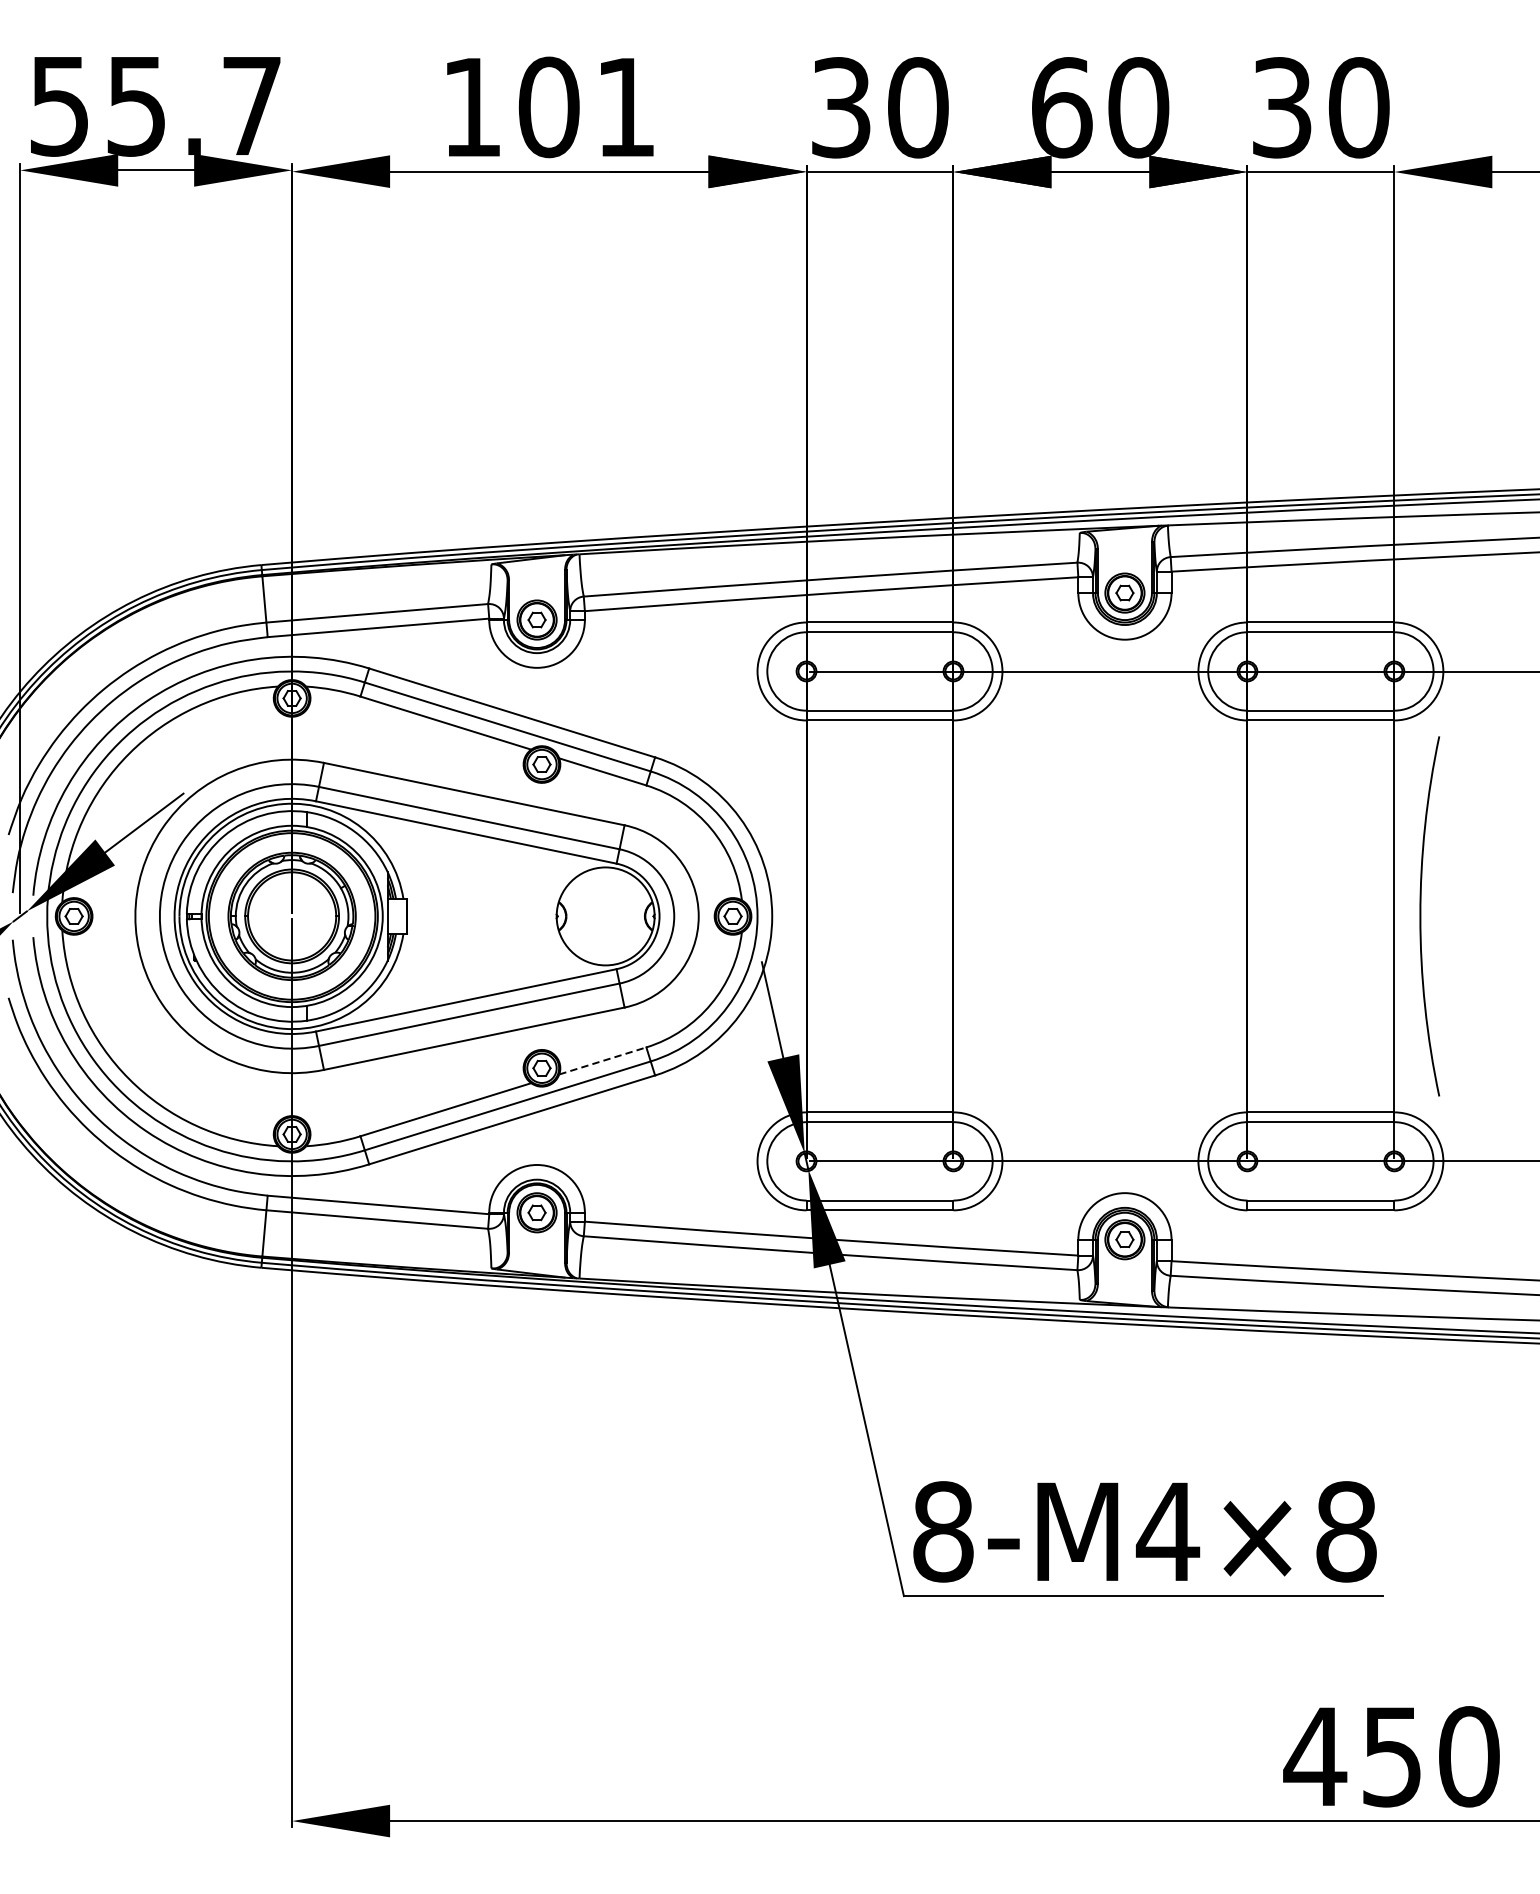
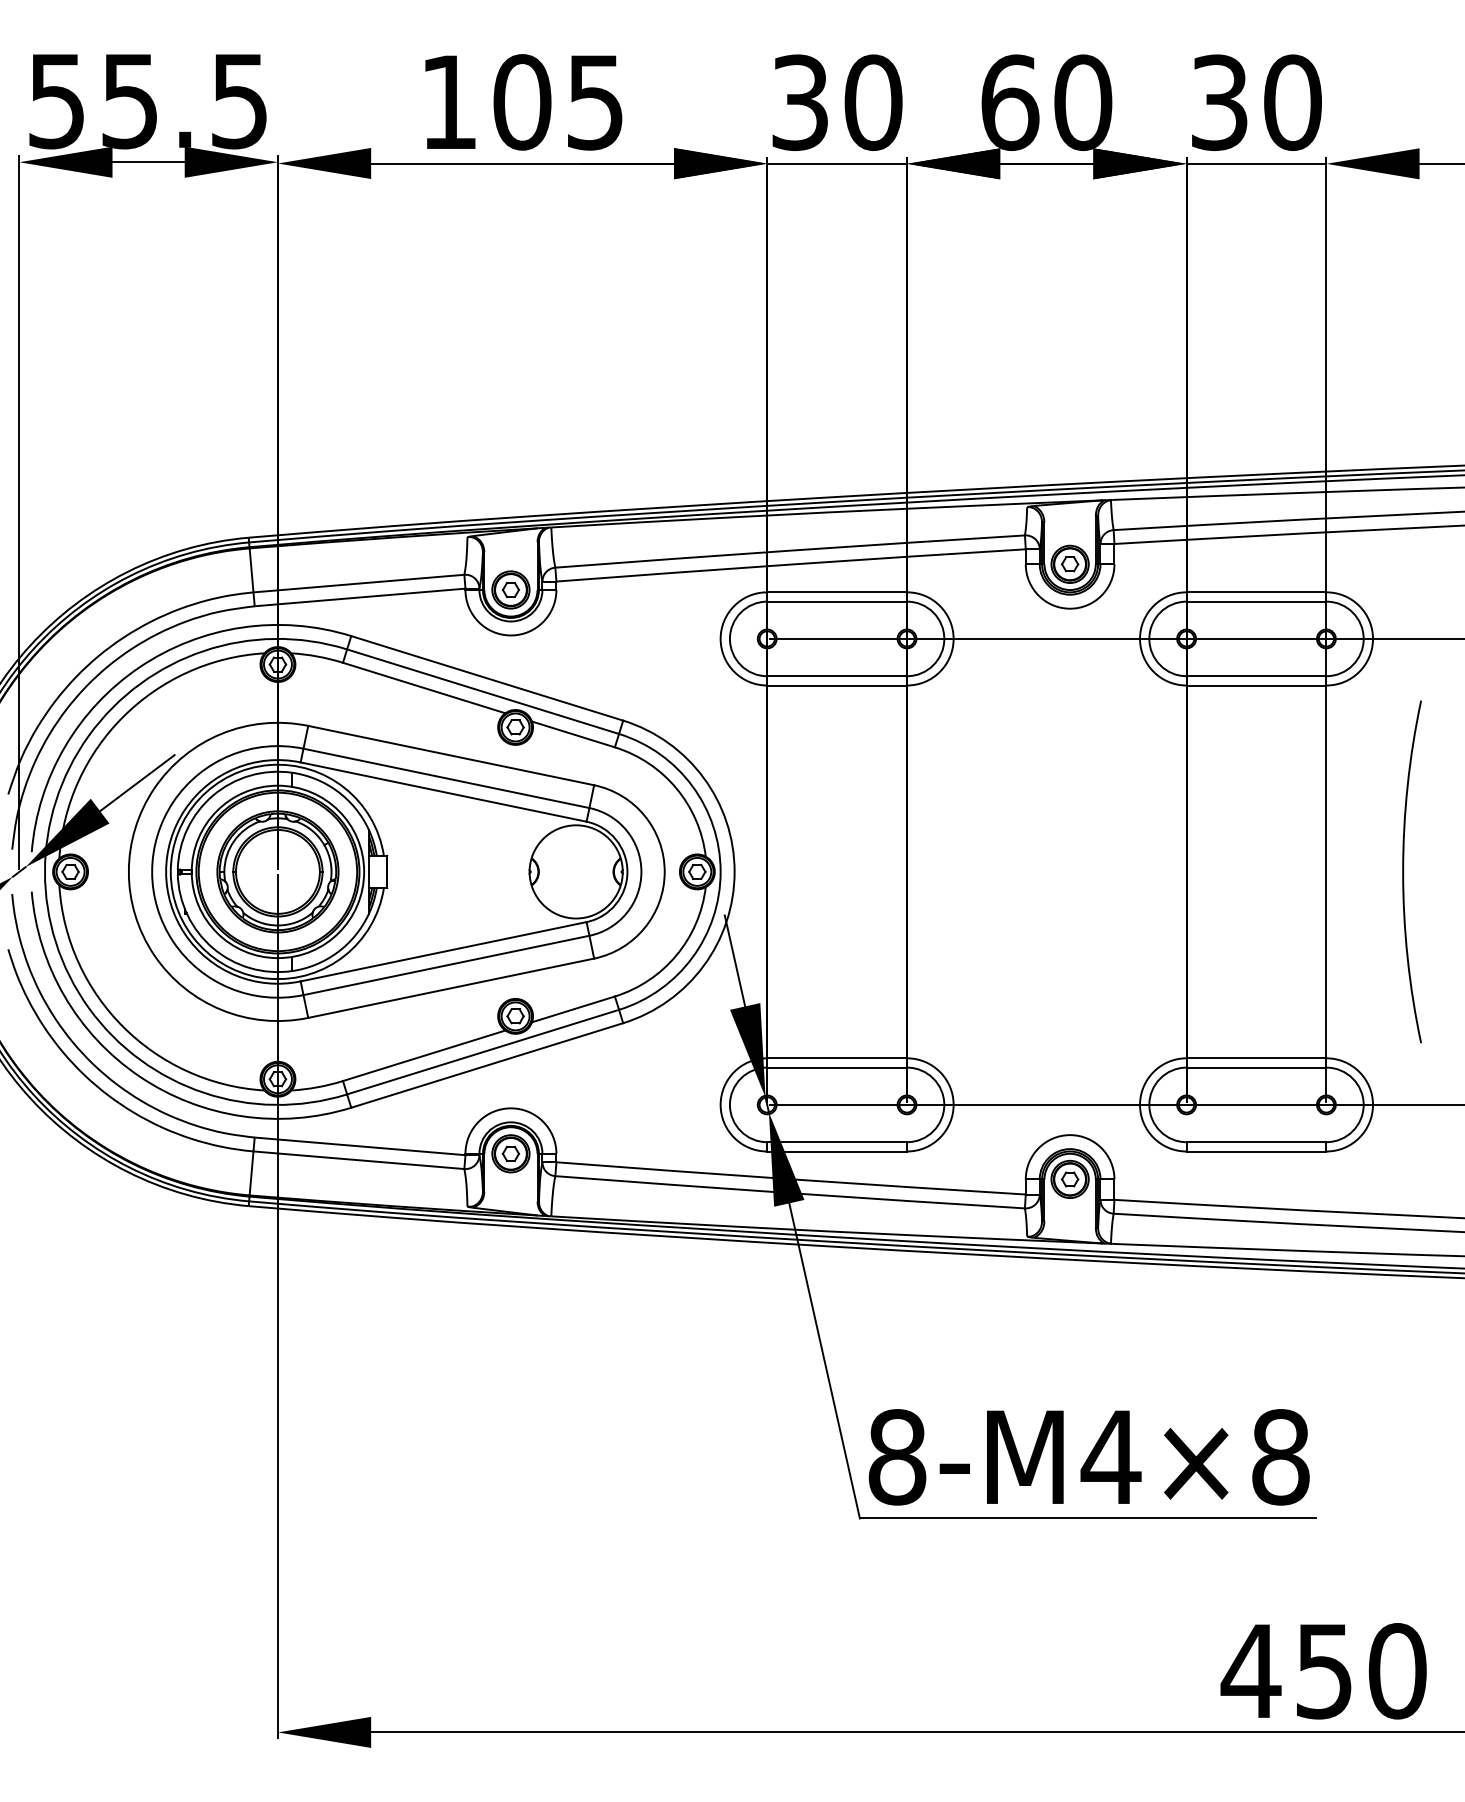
text: (251, 106) -> (239, 101), 55.7 -> 55.5
text: (625, 107) -> (595, 102), 101 -> 105
arc: (1421, 915) -> (1404, 871), moved
line: (602, 1061) -> (573, 1009), dashed -> solid

